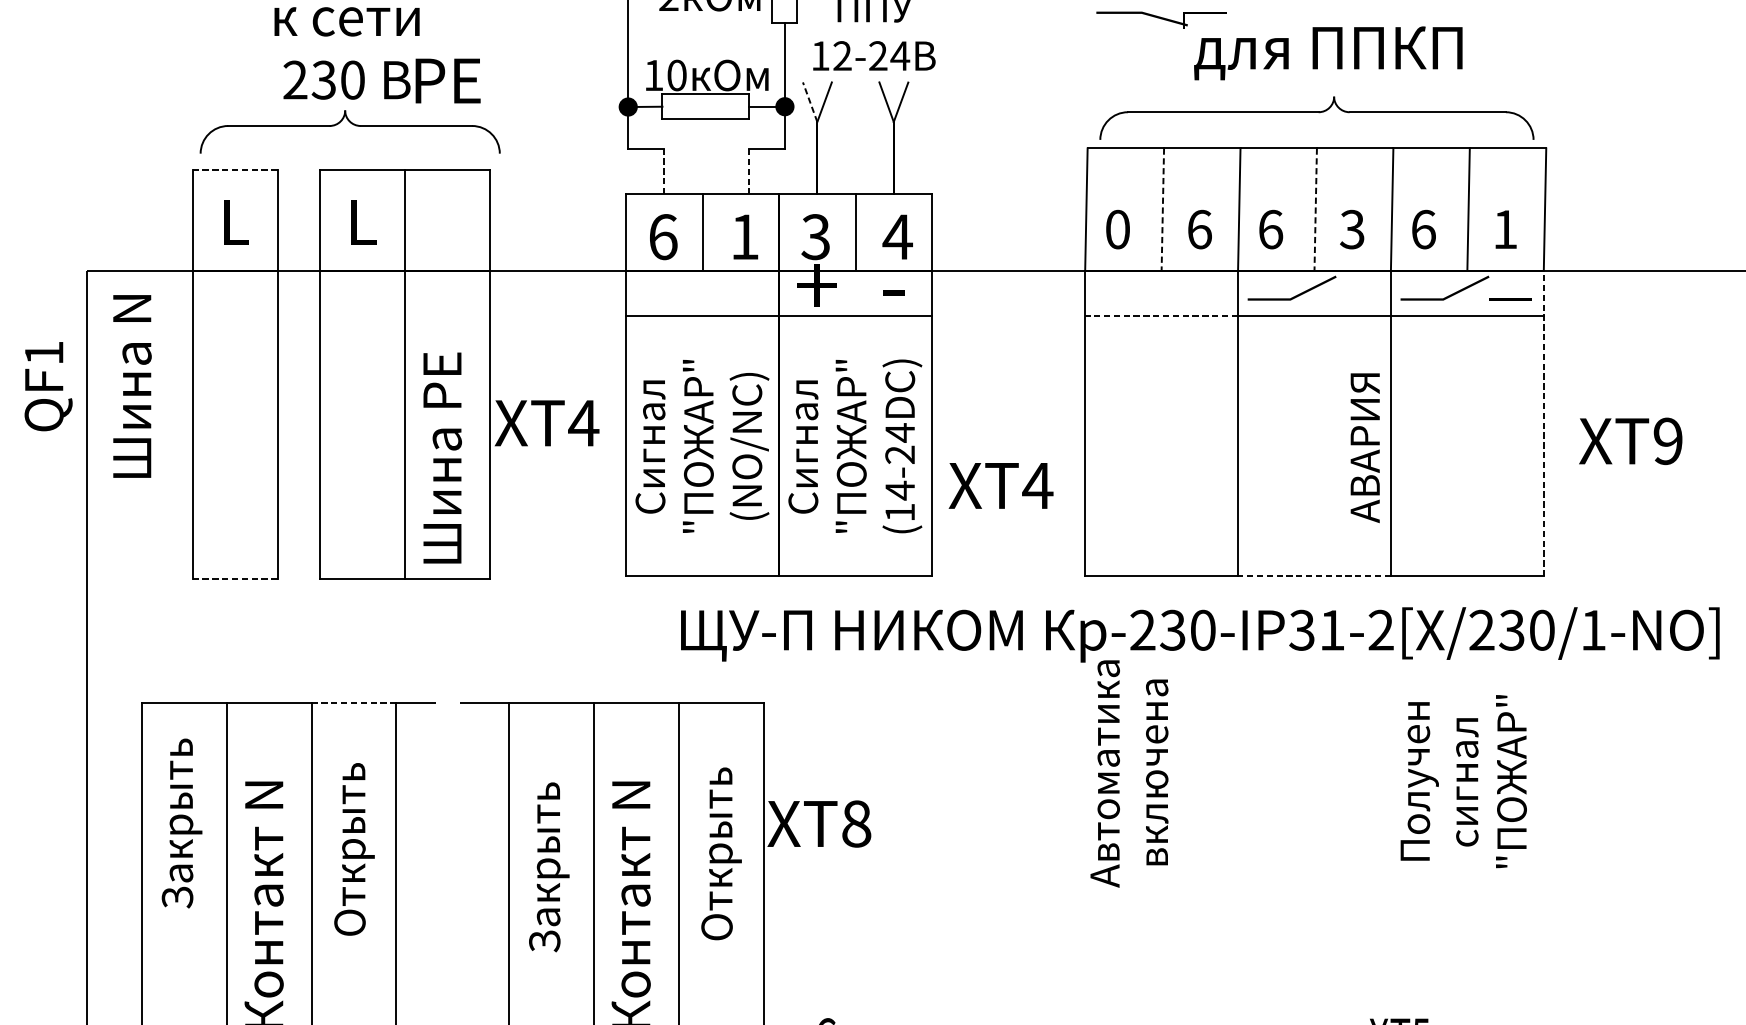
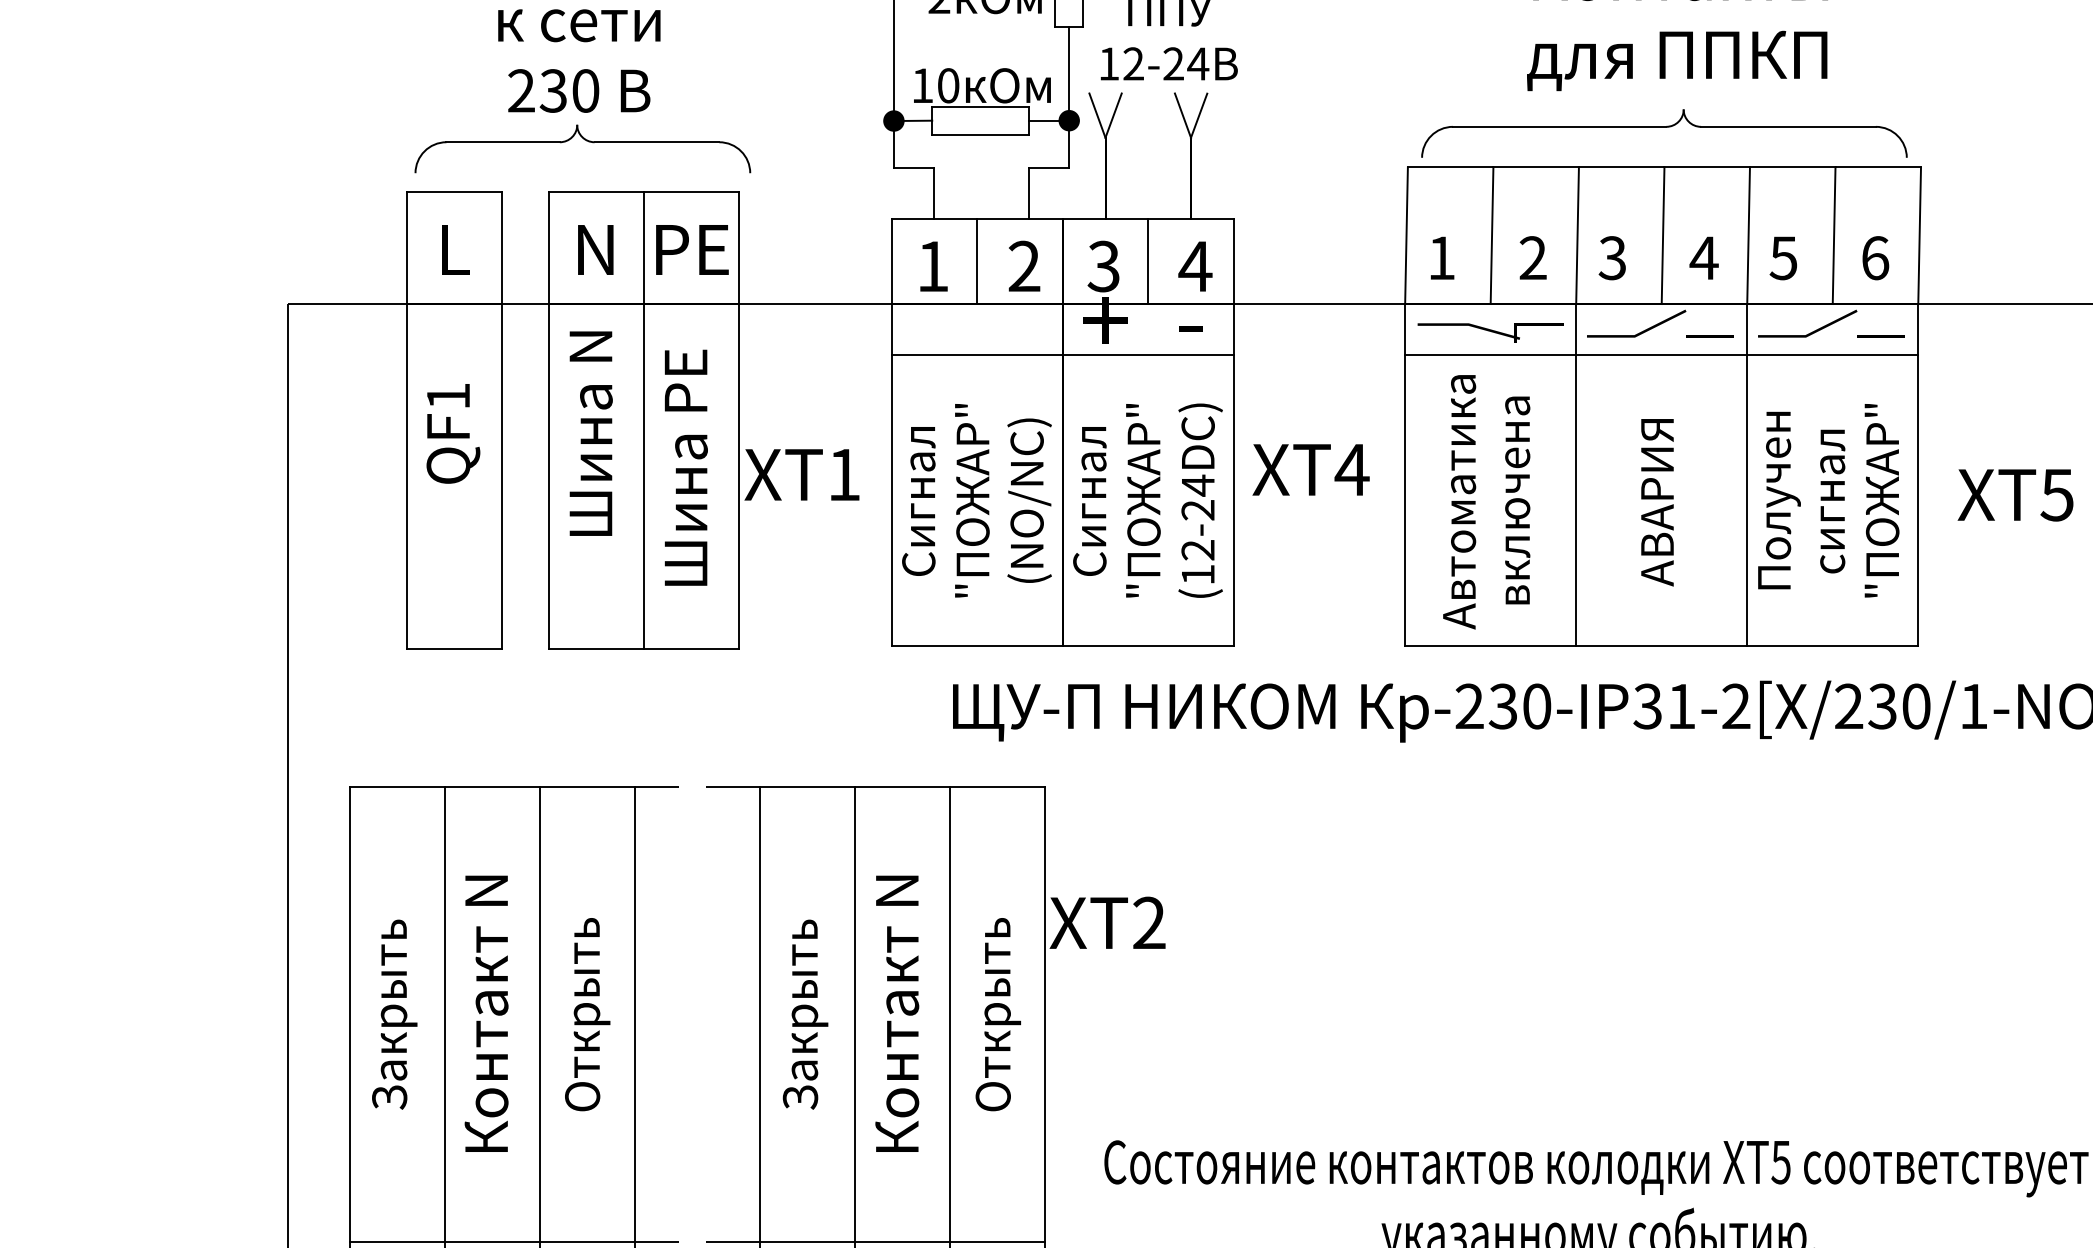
part: (1161, 19) -> (1490, 332), moved
text: (448, 80) -> (692, 249), moved
line: (810, 102) -> (1097, 115), dashed -> solid
line: (234, 170) -> (453, 191), dashed -> solid
line: (664, 170) -> (934, 192), dashed -> solid
line: (748, 171) -> (1028, 193), dashed -> solid
line: (1163, 210) -> (1492, 236), dashed -> solid
line: (1316, 210) -> (1663, 236), dashed -> solid
text: (361, 221) -> (595, 249), L -> N
text: (1117, 229) -> (1441, 258), 0 -> 1
text: (1199, 229) -> (1533, 258), 6 -> 2
text: (1270, 229) -> (1612, 258), 6 -> 3
text: (1351, 229) -> (1703, 258), 3 -> 4
text: (1423, 229) -> (1783, 258), 6 -> 5
text: (1505, 229) -> (1875, 258), 1 -> 6
text: (744, 236) -> (1024, 265), 1 -> 2
text: (663, 237) -> (933, 266), 6 -> 1
line: (1357, 299) -> (1709, 336), added
line: (1161, 316) -> (1490, 355), dashed -> solid
text: (48, 386) -> (453, 433), moved
text: (131, 386) -> (590, 433), moved
text: (583, 422) -> (843, 474), XT4 -> XT1
line: (1544, 422) -> (1918, 474), dashed -> solid
text: (1667, 440) -> (2056, 494), XT9 -> XT5
text: (1365, 447) -> (1657, 502), moved
text: (441, 457) -> (685, 467), moved
text: (1000, 485) -> (1310, 469), moved
text: (899, 490) -> (1197, 550), (14-24DC) -> (12-24DC)
line: (1314, 576) -> (1661, 646), dashed -> solid
line: (234, 579) -> (453, 649), dashed -> solid
line: (353, 702) -> (586, 787), dashed -> solid
text: (1129, 774) -> (1486, 502), moved
text: (1463, 781) -> (1828, 500), moved
text: (181, 823) -> (394, 1014), moved
text: (856, 823) -> (1149, 922), XT8 -> XT2
text: (354, 849) -> (587, 1014), moved
text: (720, 853) -> (997, 1014), moved
text: (549, 867) -> (805, 1014), moved

